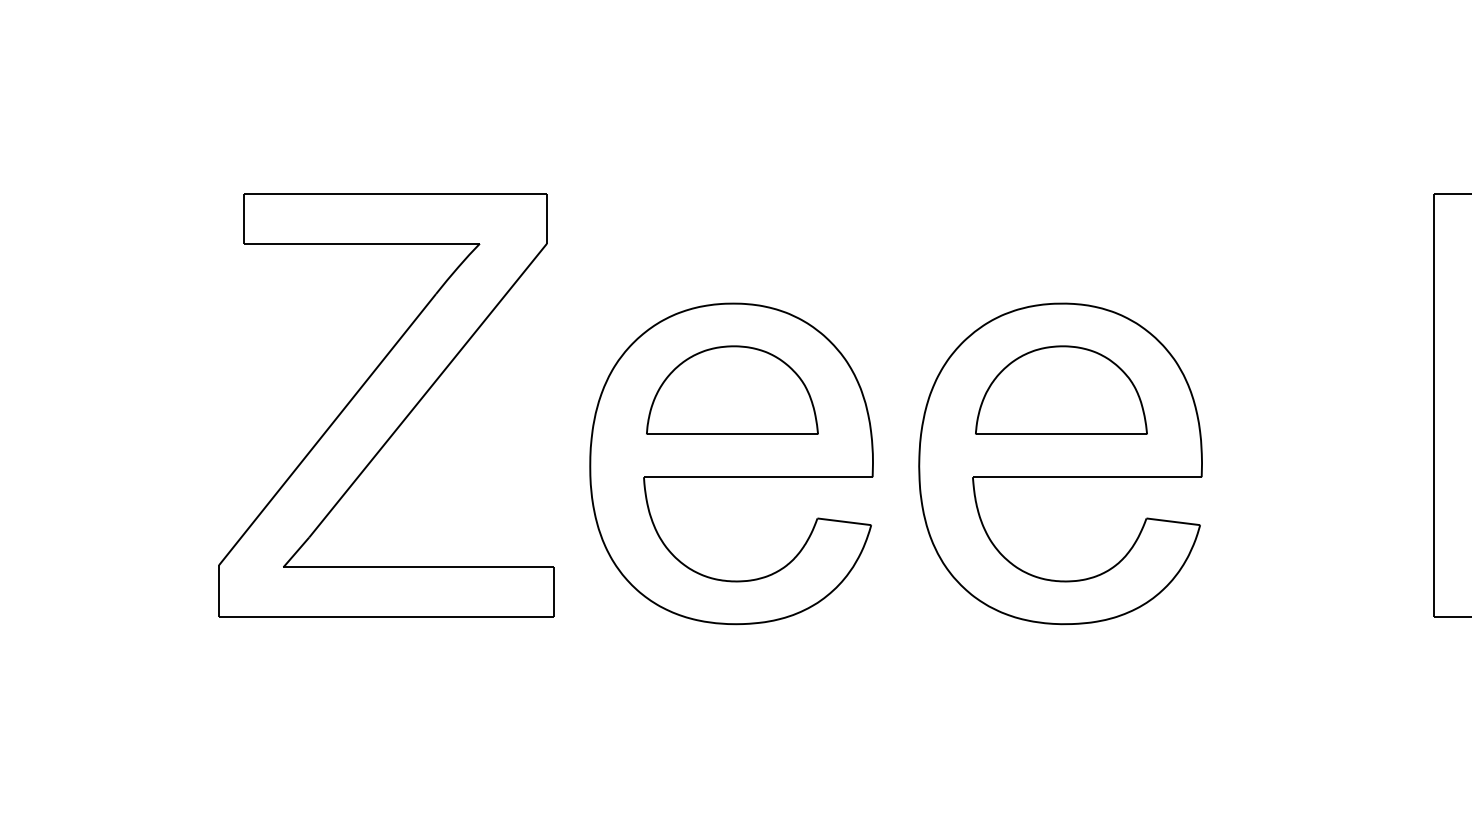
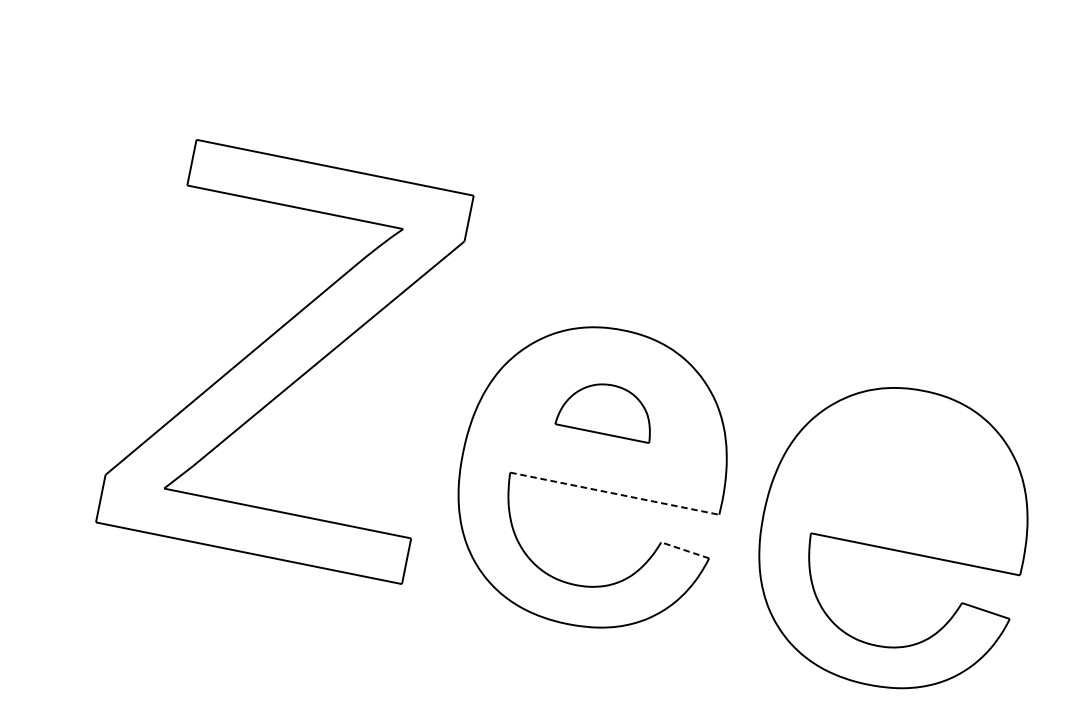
part: (732, 389) -> (607, 408), size x0.6
part: (1061, 389) -> (908, 469), removed
line: (758, 477) -> (614, 494), solid -> dashed
line: (843, 521) -> (684, 549), solid -> dashed

